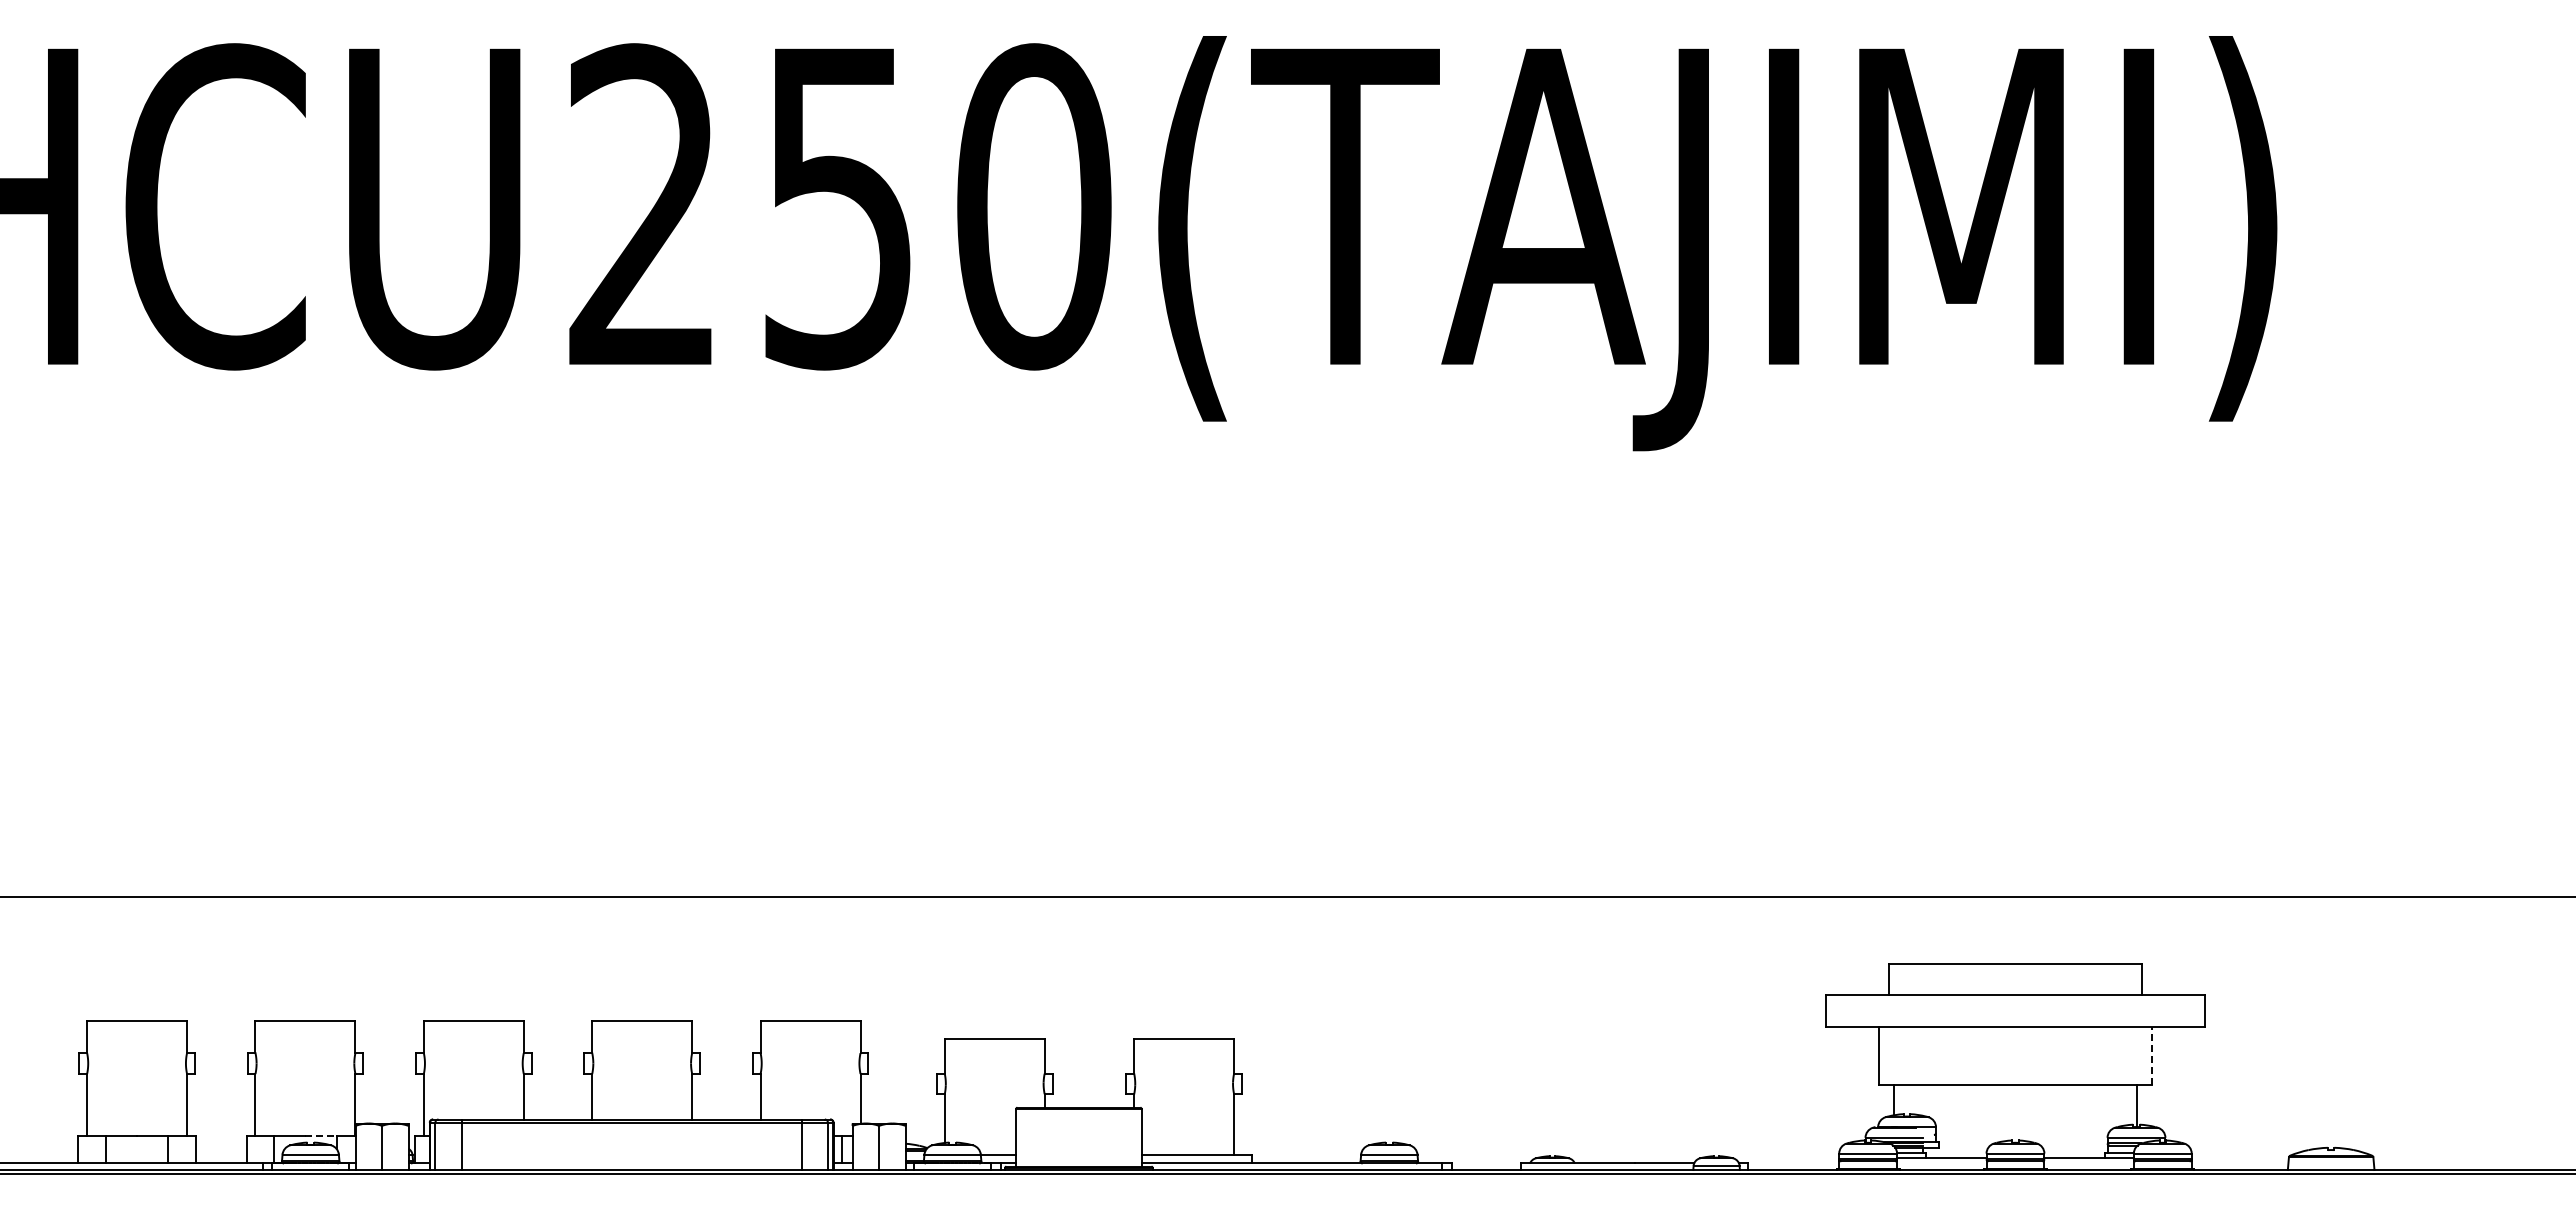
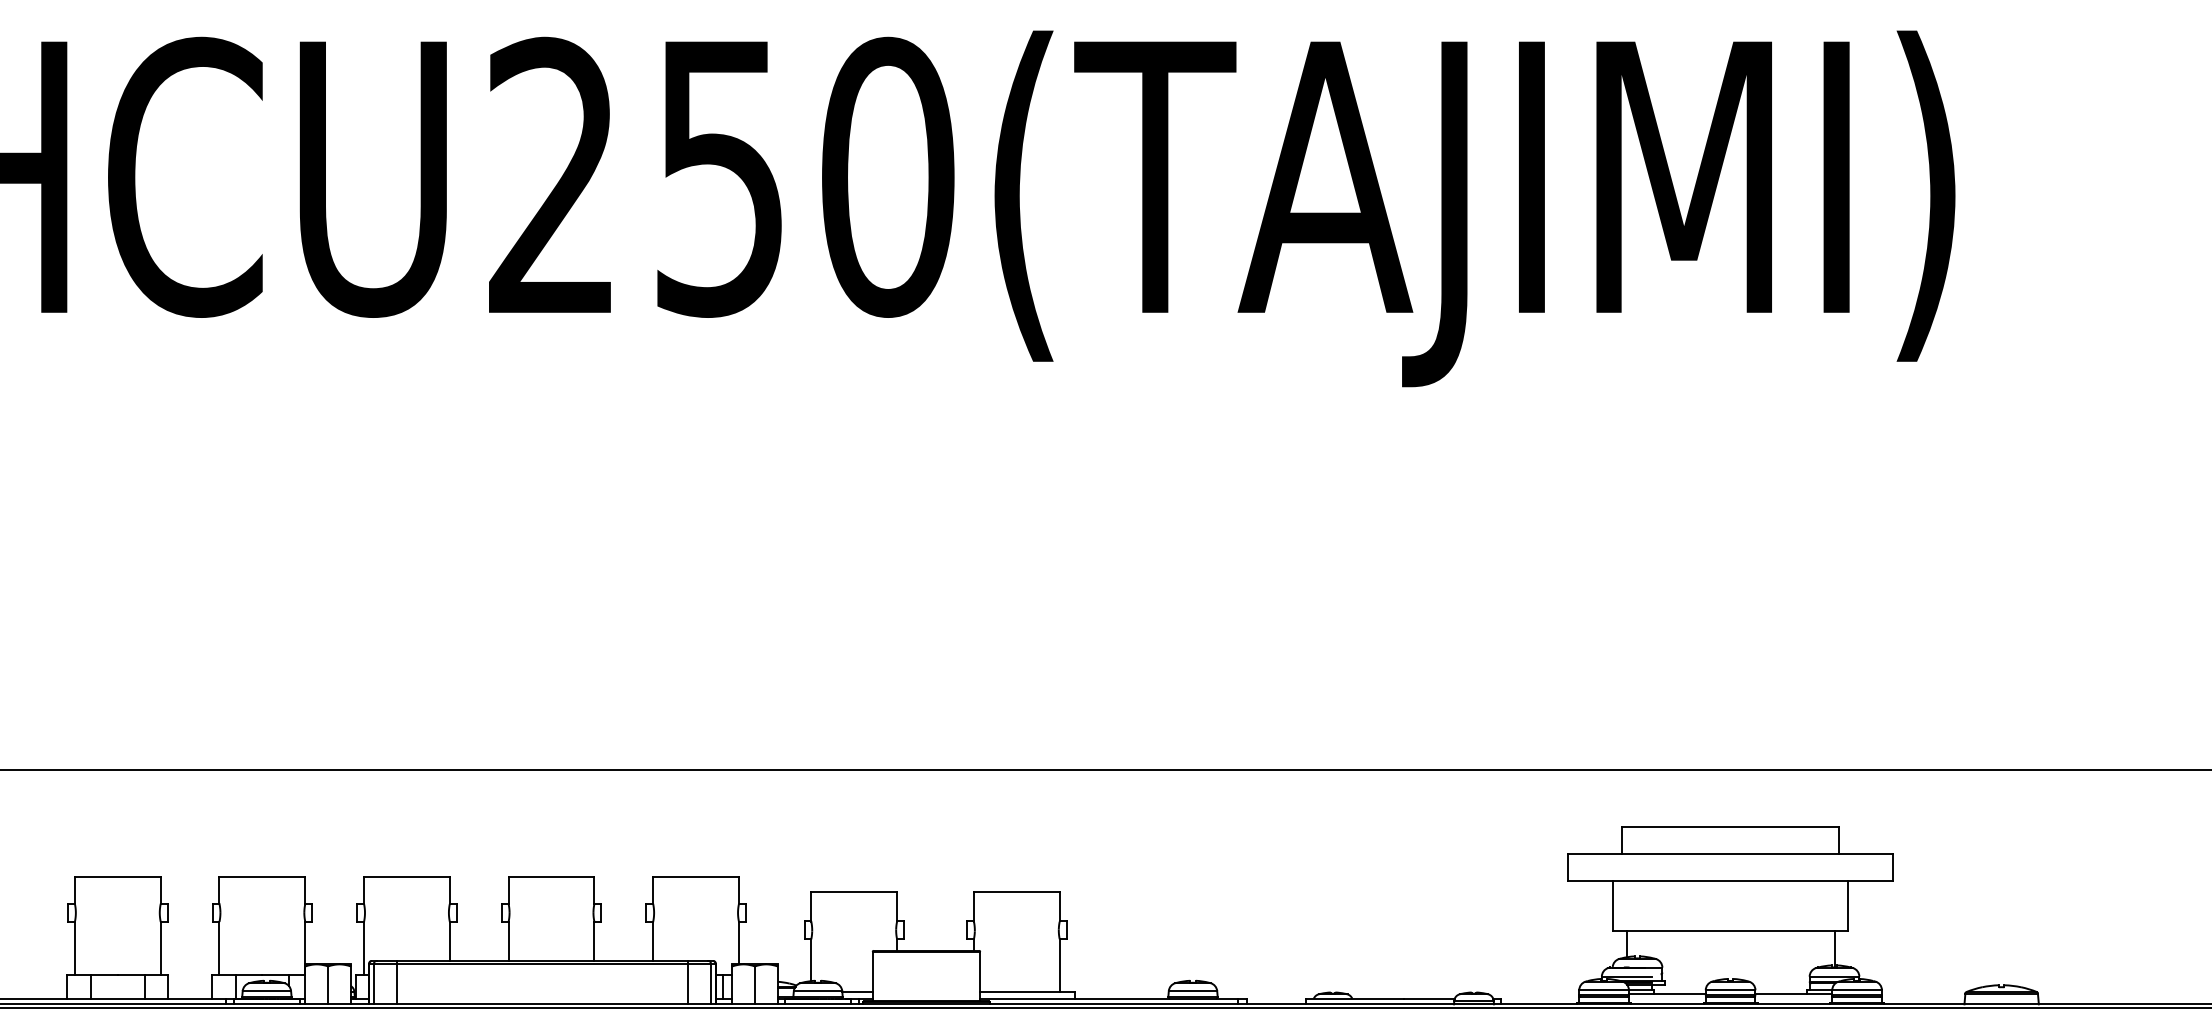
line: (2152, 1055) -> (1848, 906), dashed -> solid
line: (321, 1136) -> (276, 975), dashed -> solid

